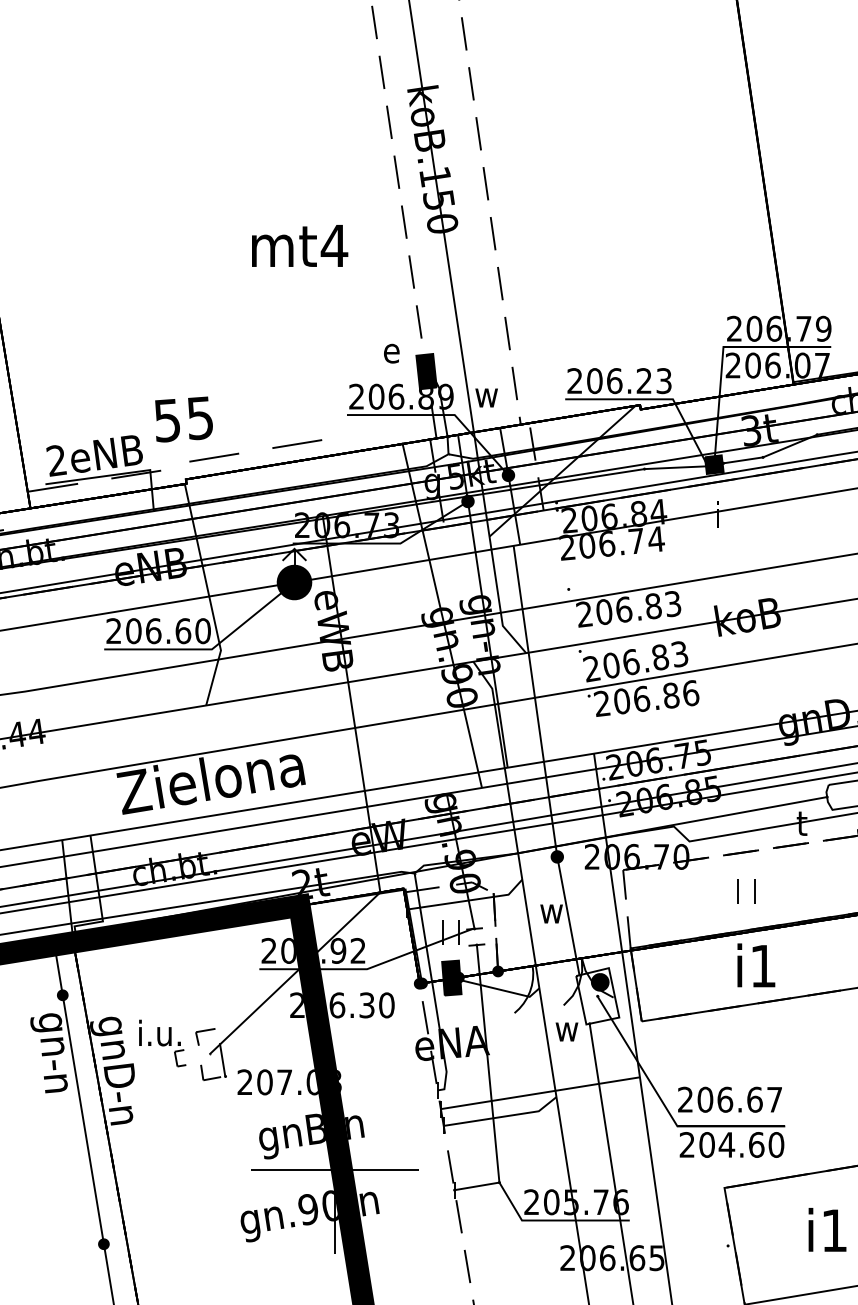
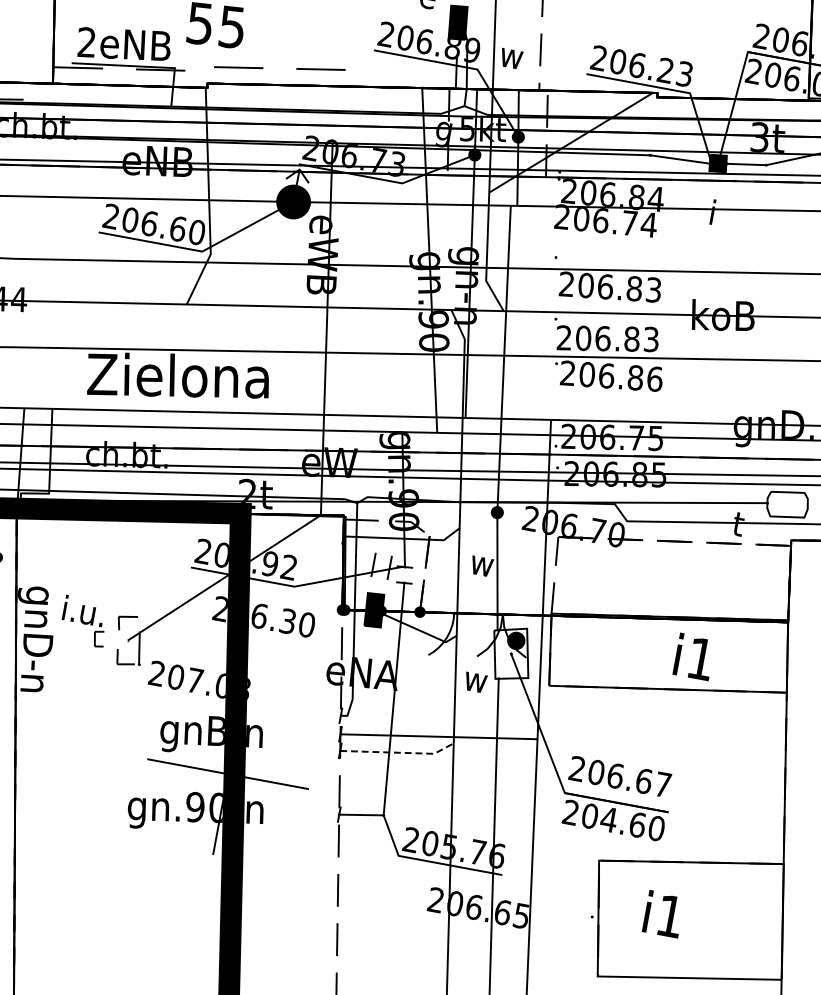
part: (738, 891) -> (665, 578), removed
text: (756, 965) -> (694, 657), moved
line: (503, 1116) -> (399, 752), solid -> dashed
text: (827, 1229) -> (663, 913), moved

